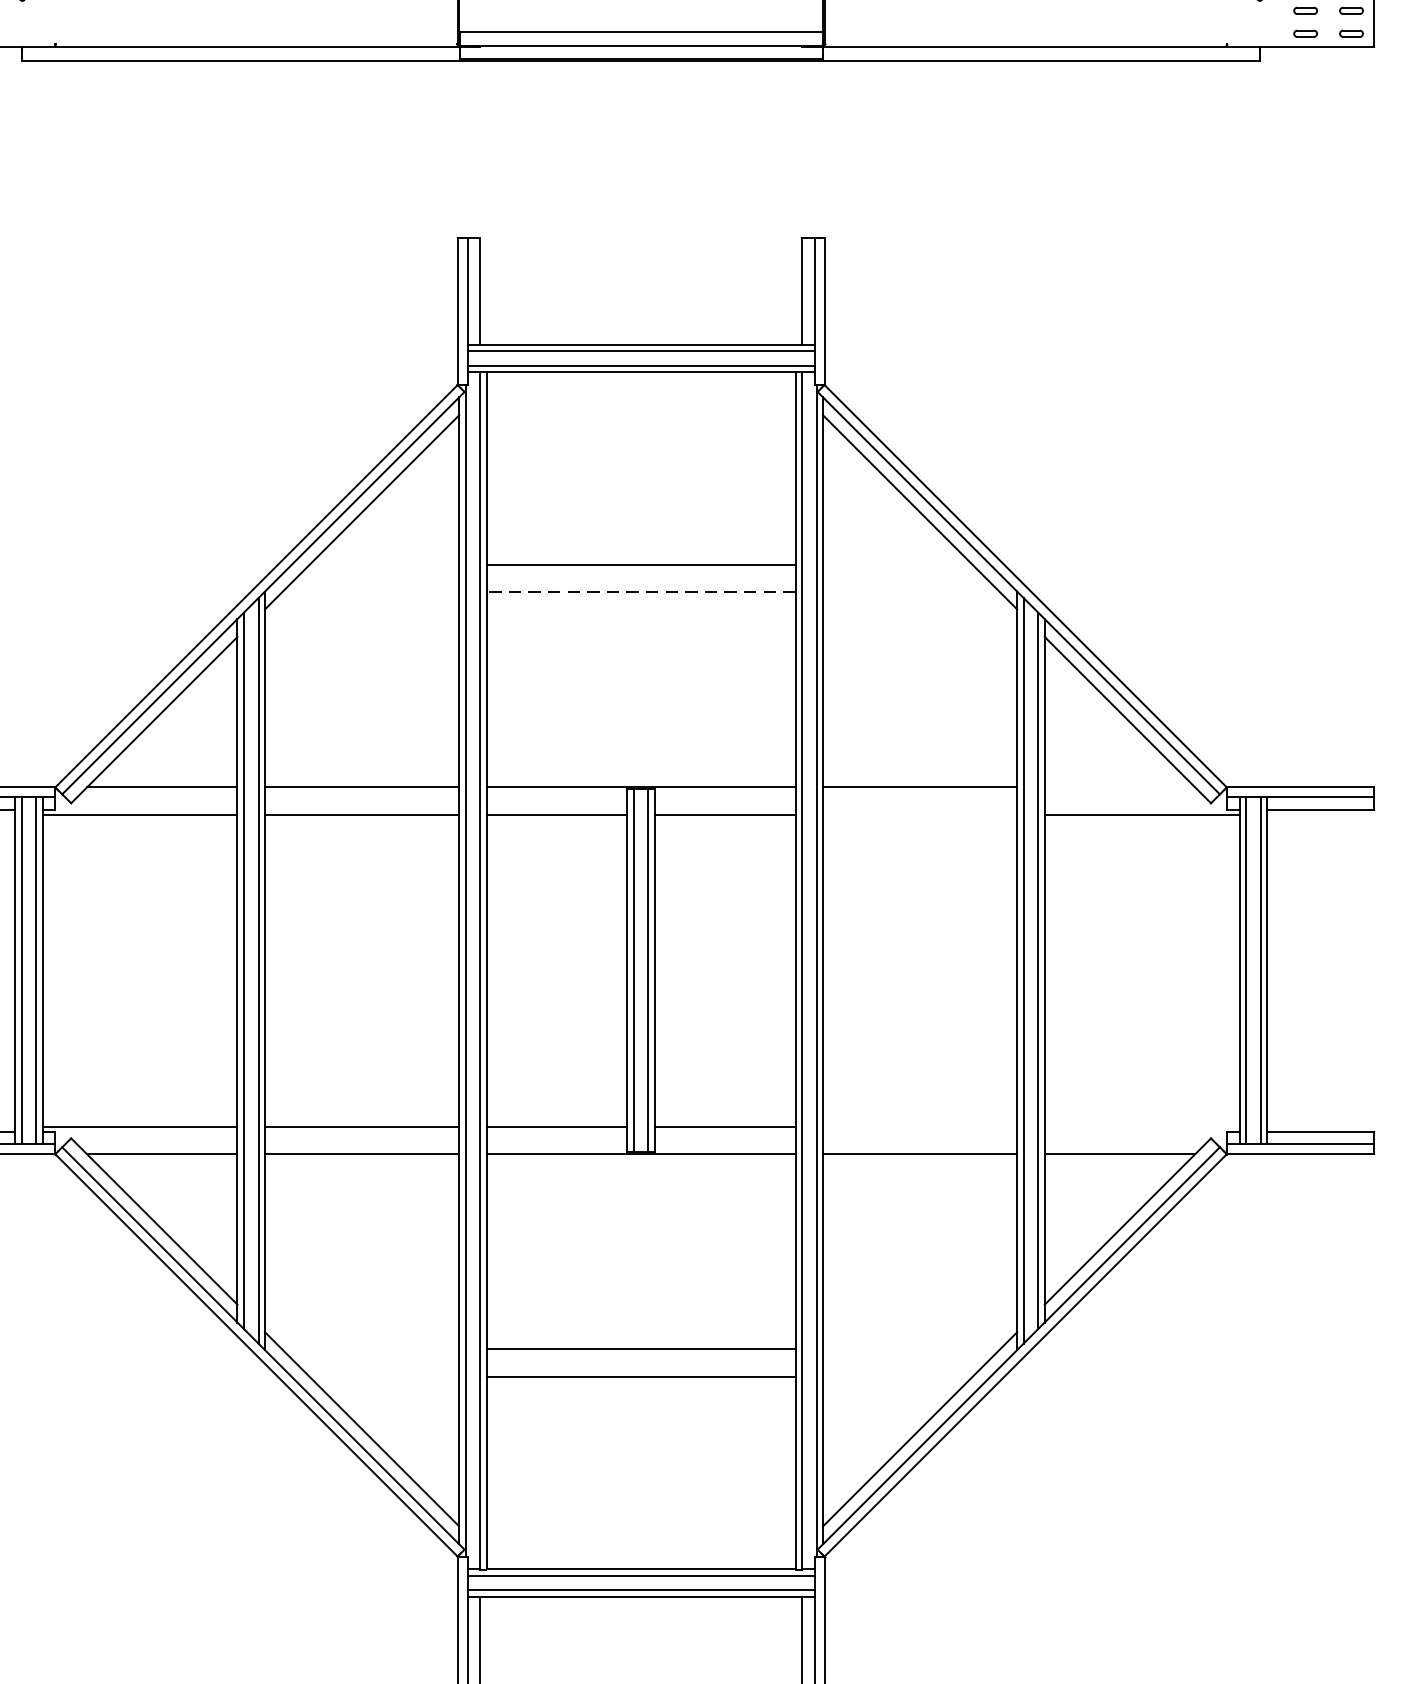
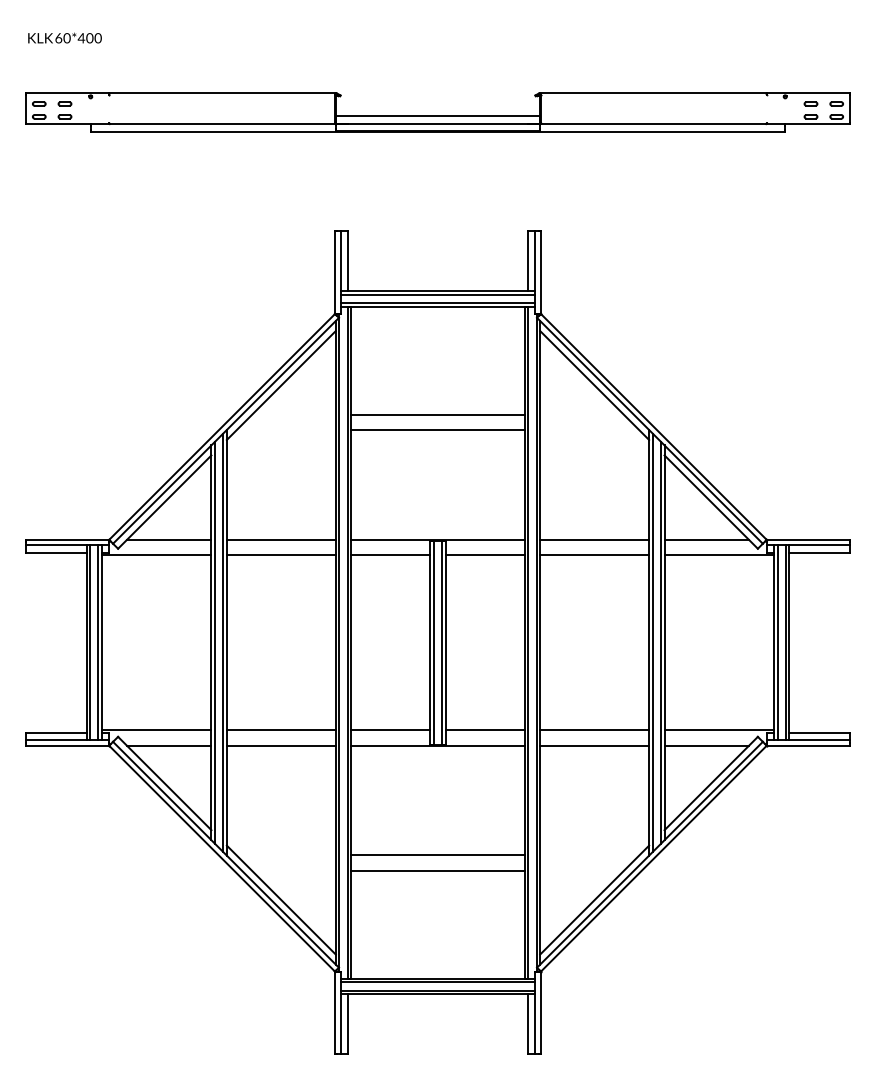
line: (642, 592) -> (438, 430), dashed -> solid
line: (1119, 786) -> (706, 539), added
line: (919, 815) -> (594, 555), added
line: (919, 1127) -> (594, 730), added
line: (1140, 1127) -> (718, 730), added

